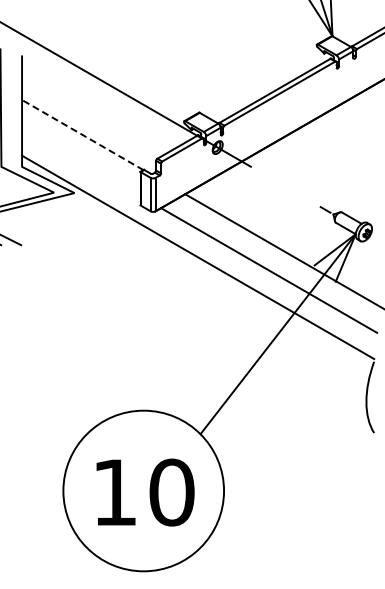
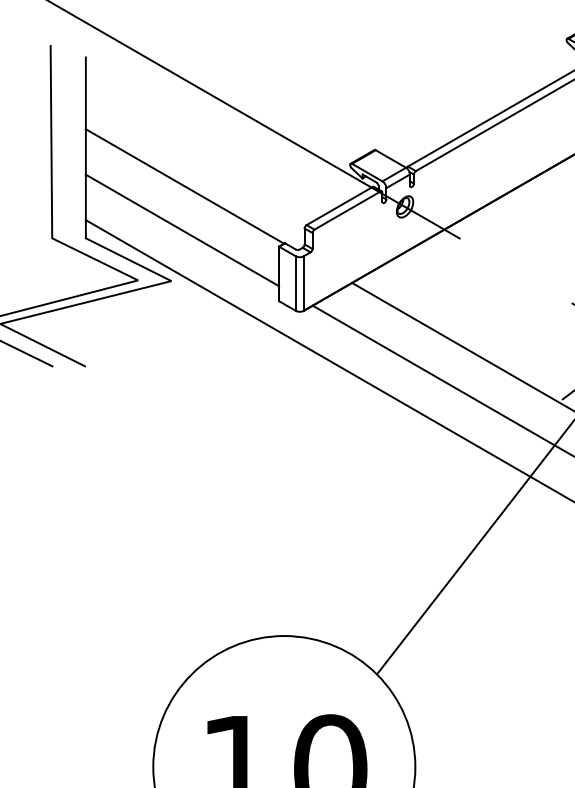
line: (82, 134) -> (184, 185), dashed -> solid
line: (81, 161) -> (182, 229), added

